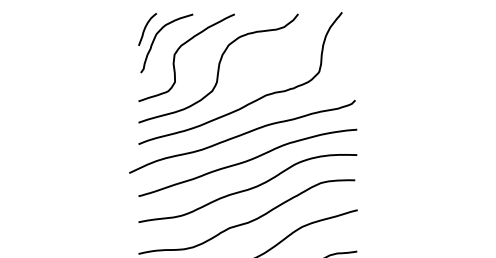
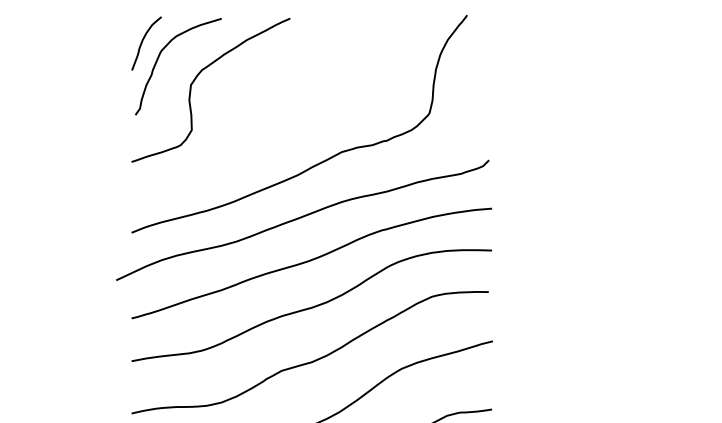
curve: (218, 68) -> (263, 107), removed

